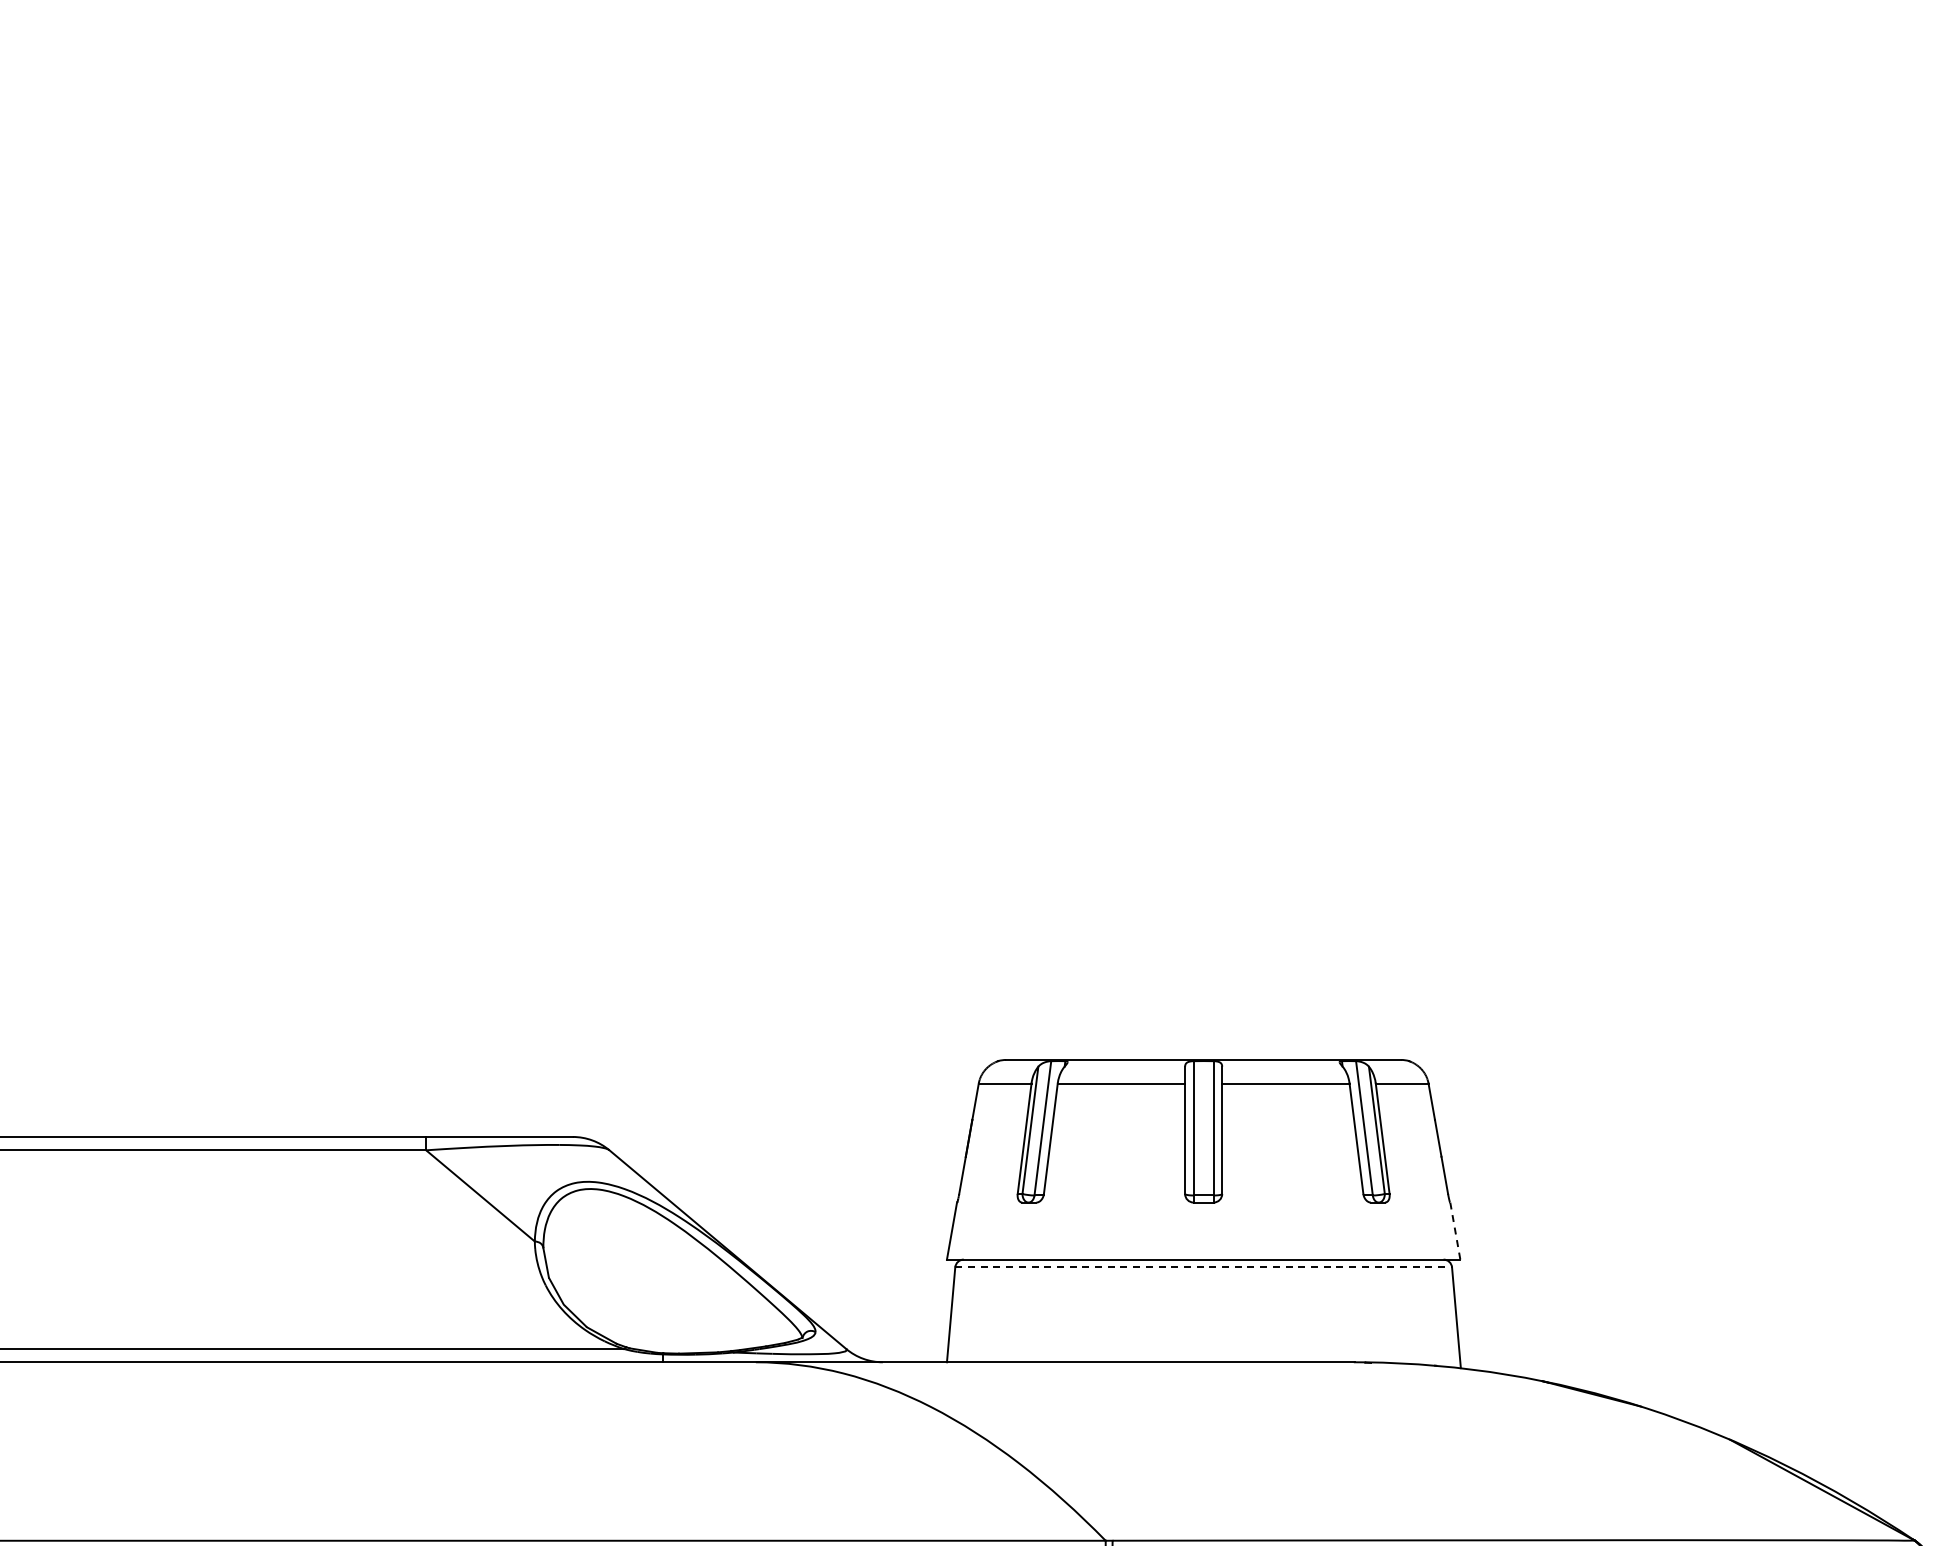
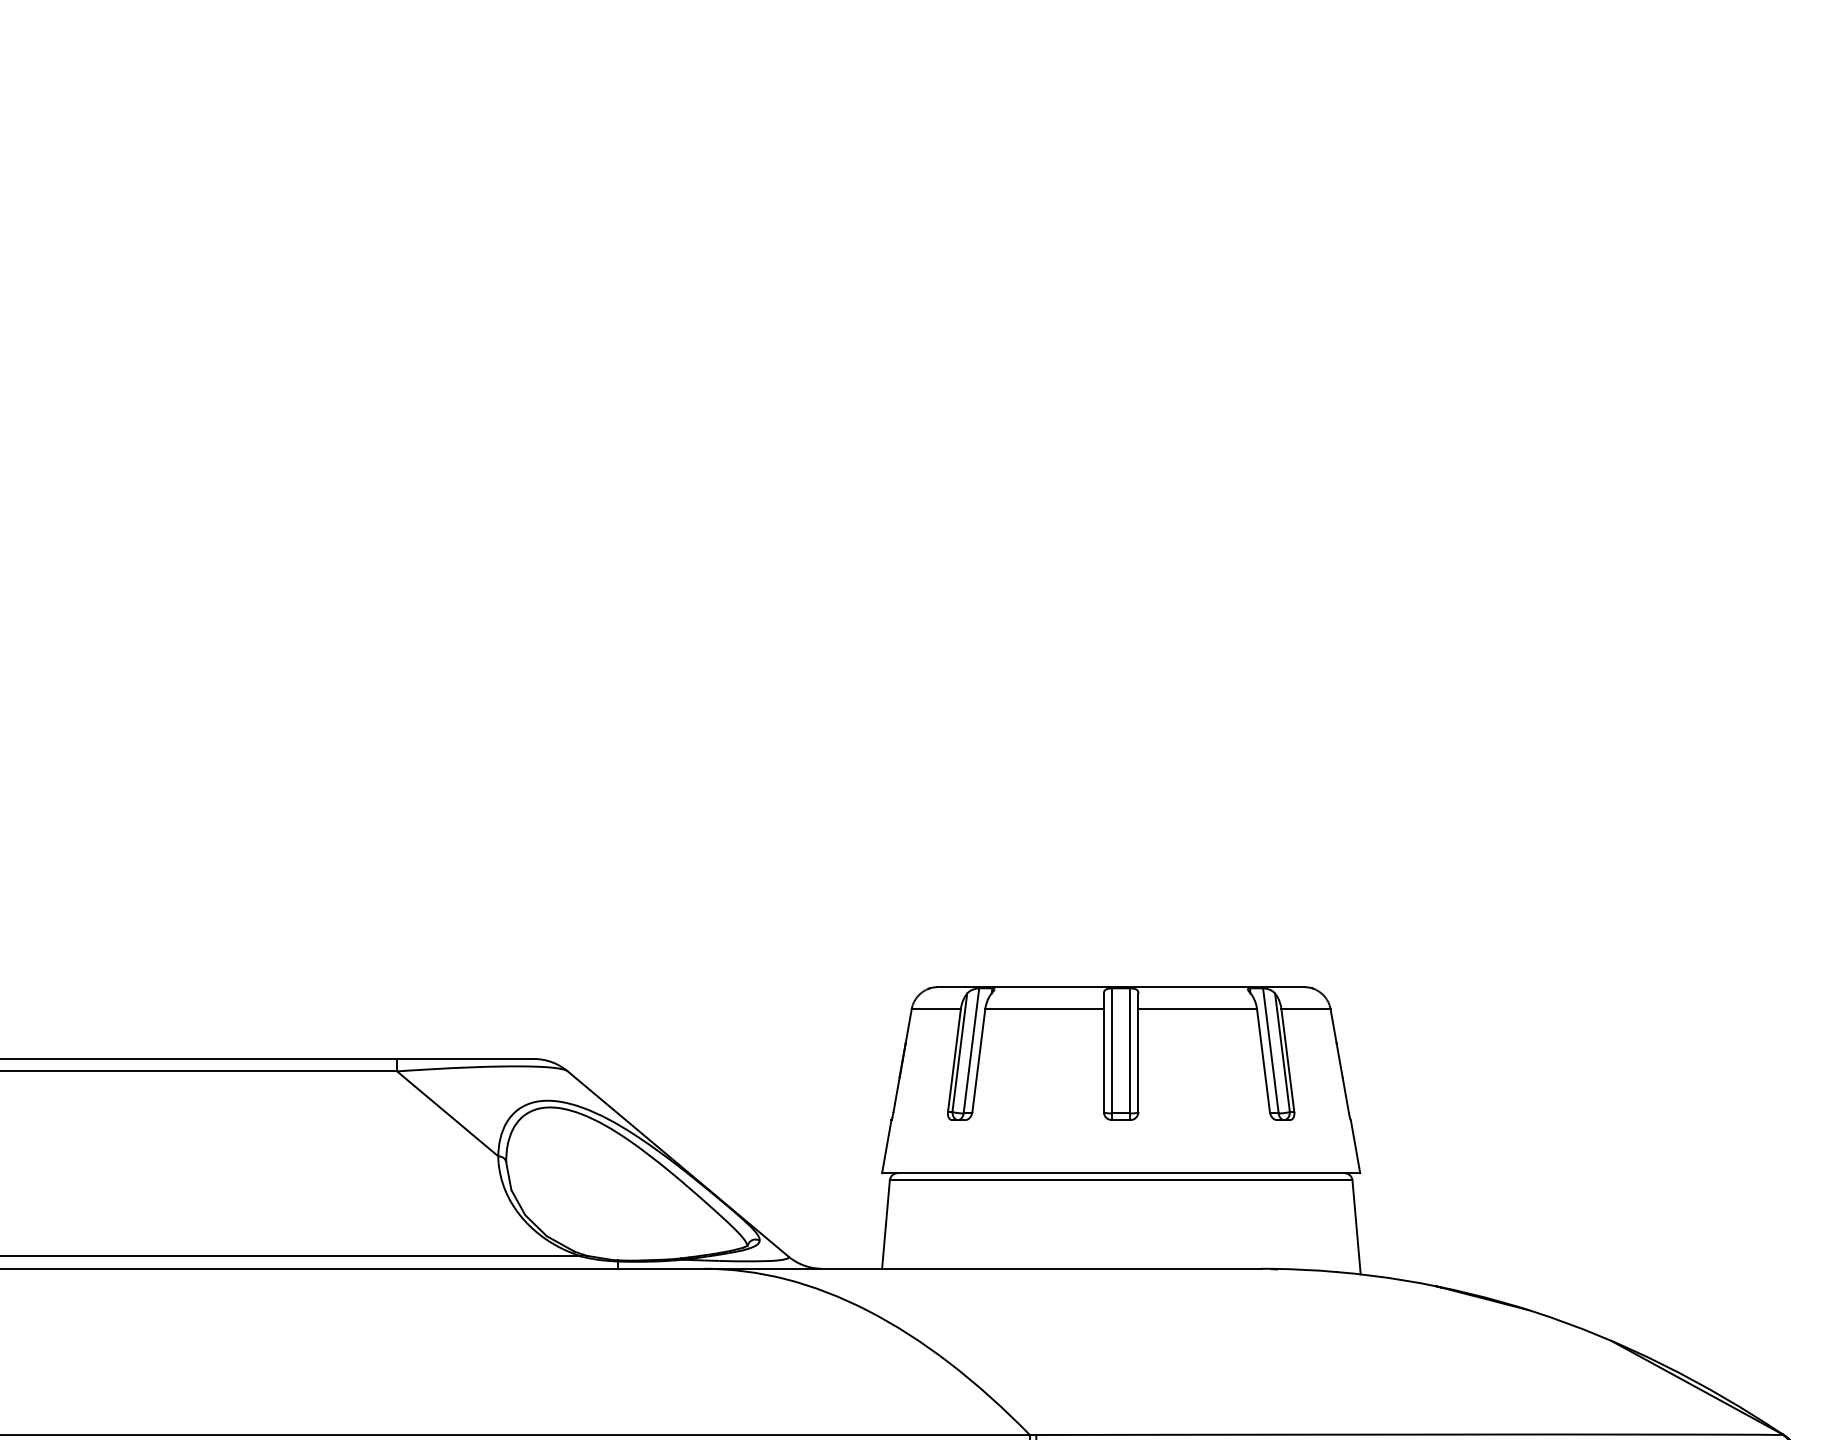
line: (1455, 1231) -> (1355, 1147), dashed -> solid
line: (1204, 1267) -> (1121, 1180), dashed -> solid

